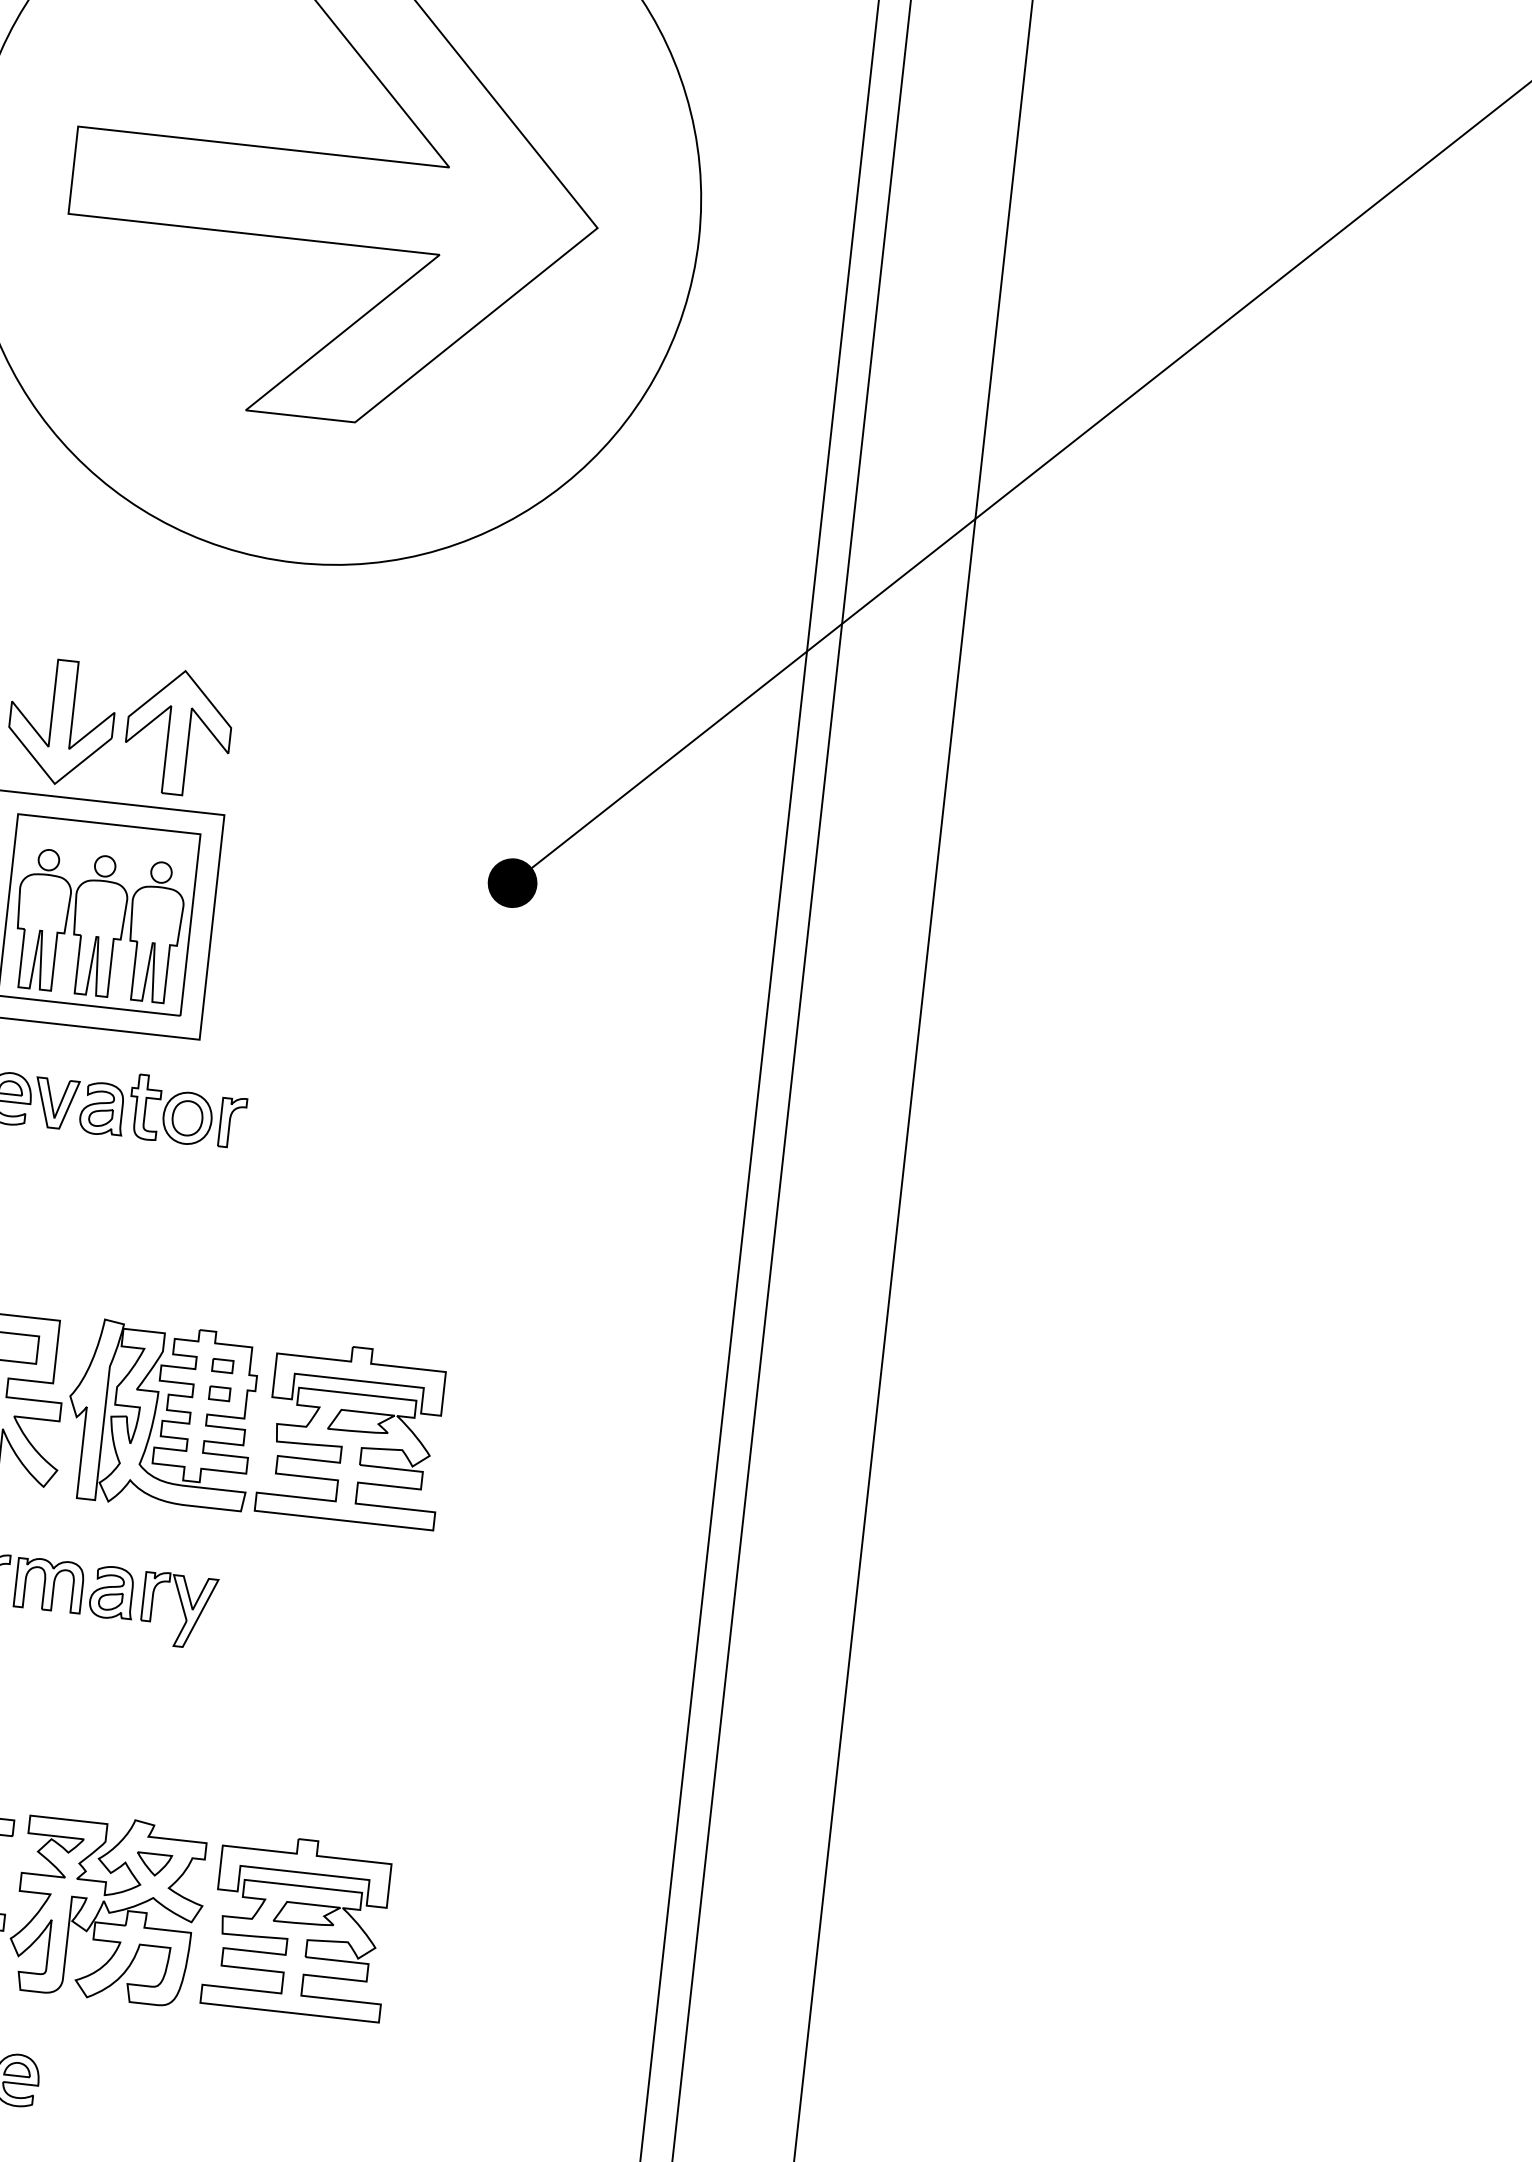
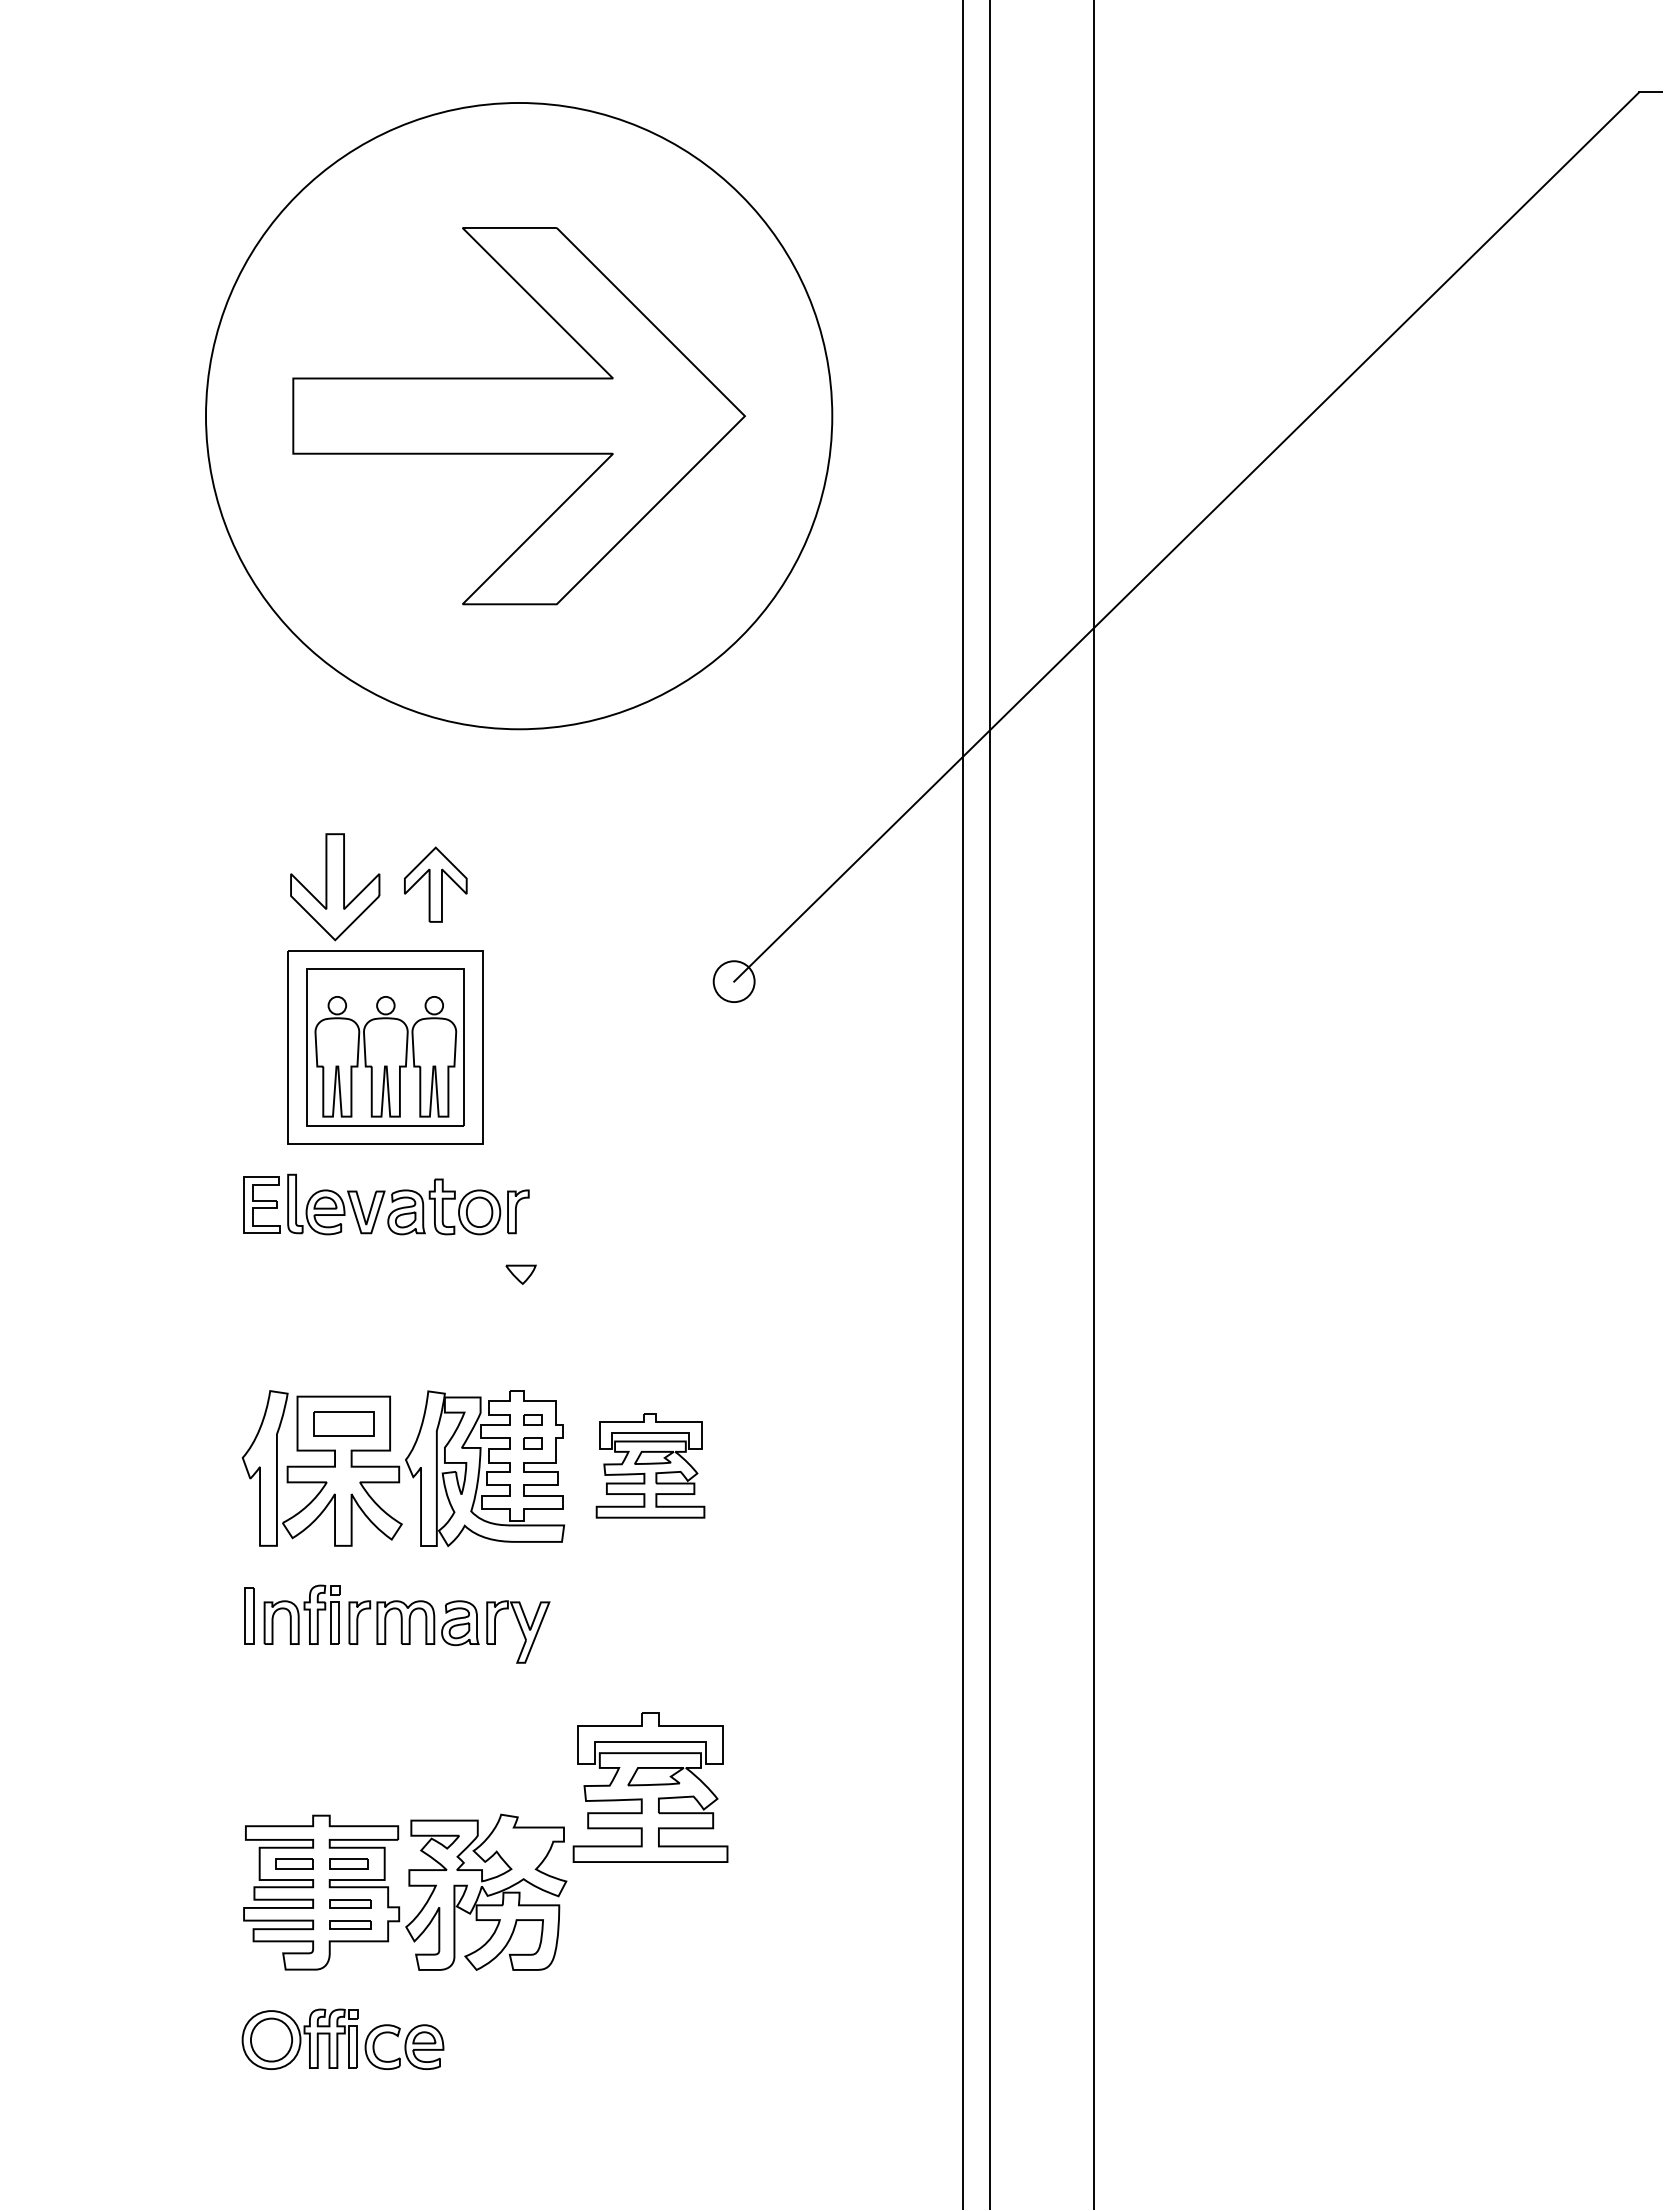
part: (178, 732) -> (435, 884), size x0.7
fill: (511, 882) -> (733, 981), removed
part: (353, 1434) -> (650, 1465), size x0.7
part: (153, 1864) -> (520, 1274), moved
part: (299, 1926) -> (650, 1787), moved

